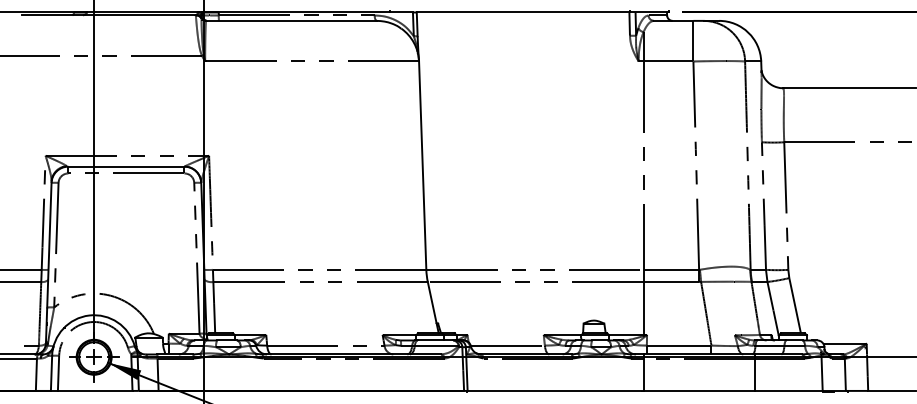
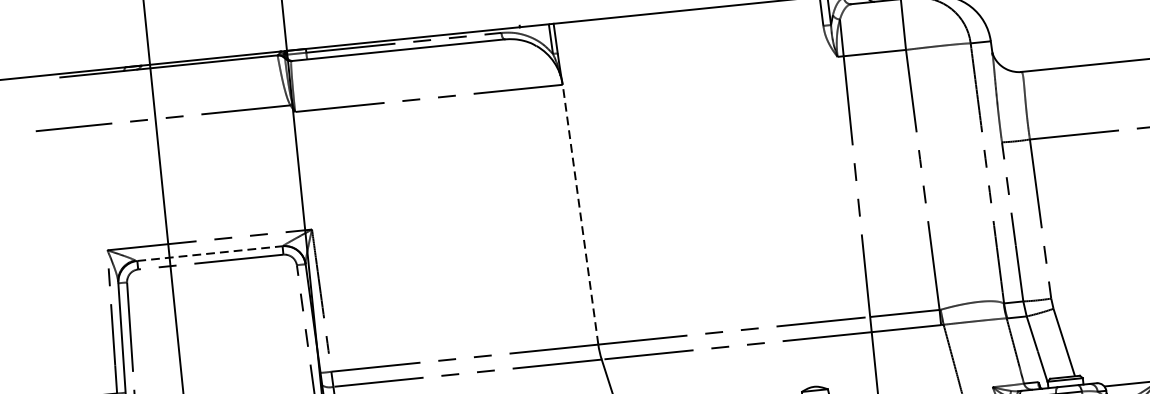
line: (422, 165) -> (580, 214), solid -> dashed
line: (126, 166) -> (210, 253), solid -> dashed

